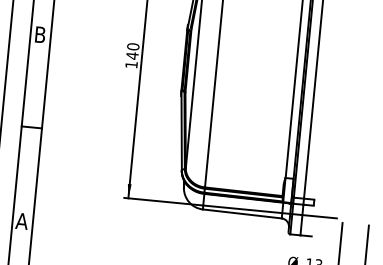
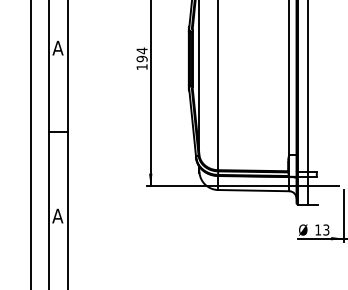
text: (39, 34) -> (57, 47), B -> A
text: (132, 50) -> (141, 54), 140 -> 194

